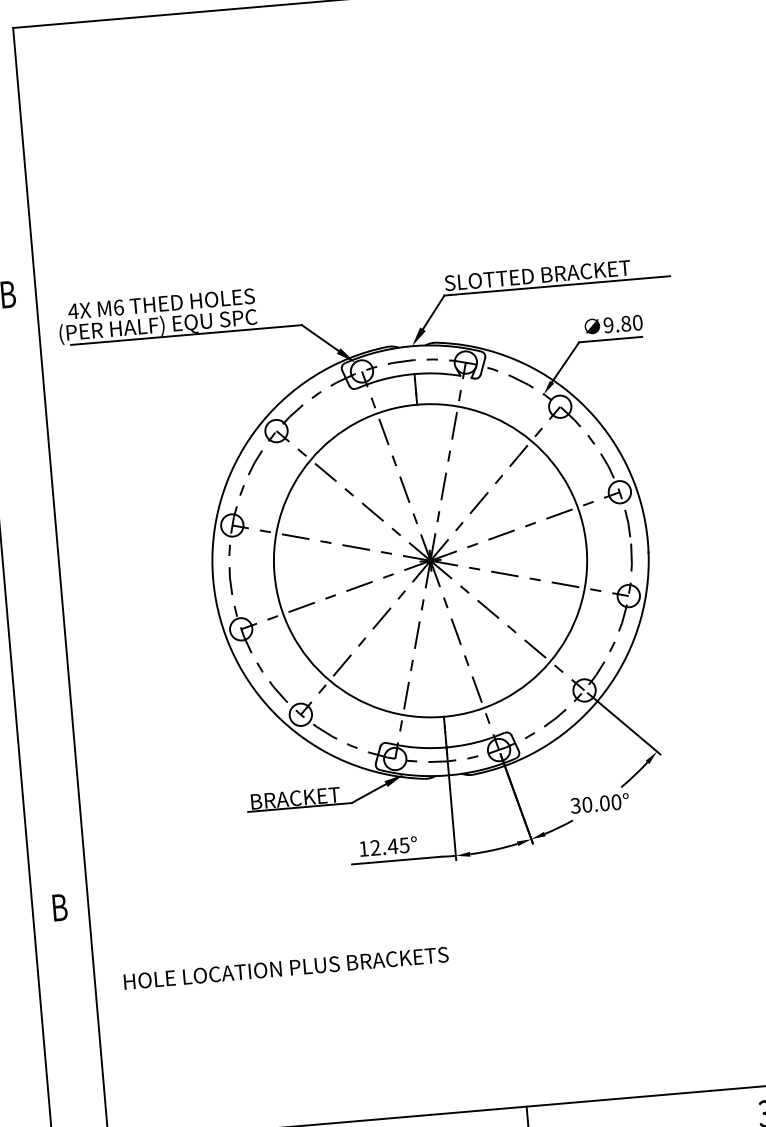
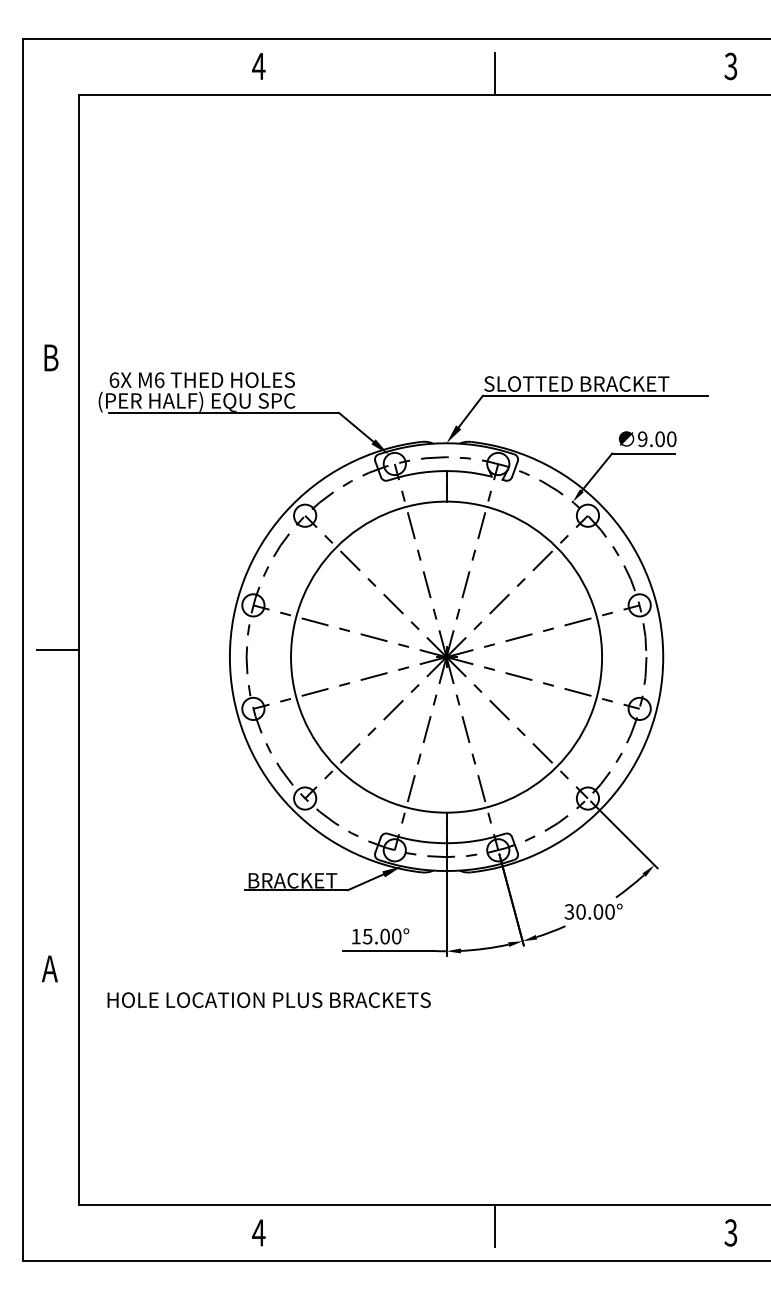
text: (73, 310) -> (114, 379), 4X -> 6X
text: (625, 324) -> (659, 439), 9.80 -> 9.00
line: (39, 587) -> (57, 650), added
text: (389, 846) -> (381, 936), 12.45° -> 15.00°
text: (59, 907) -> (49, 968), B -> A
text: (285, 967) -> (268, 999), moved

